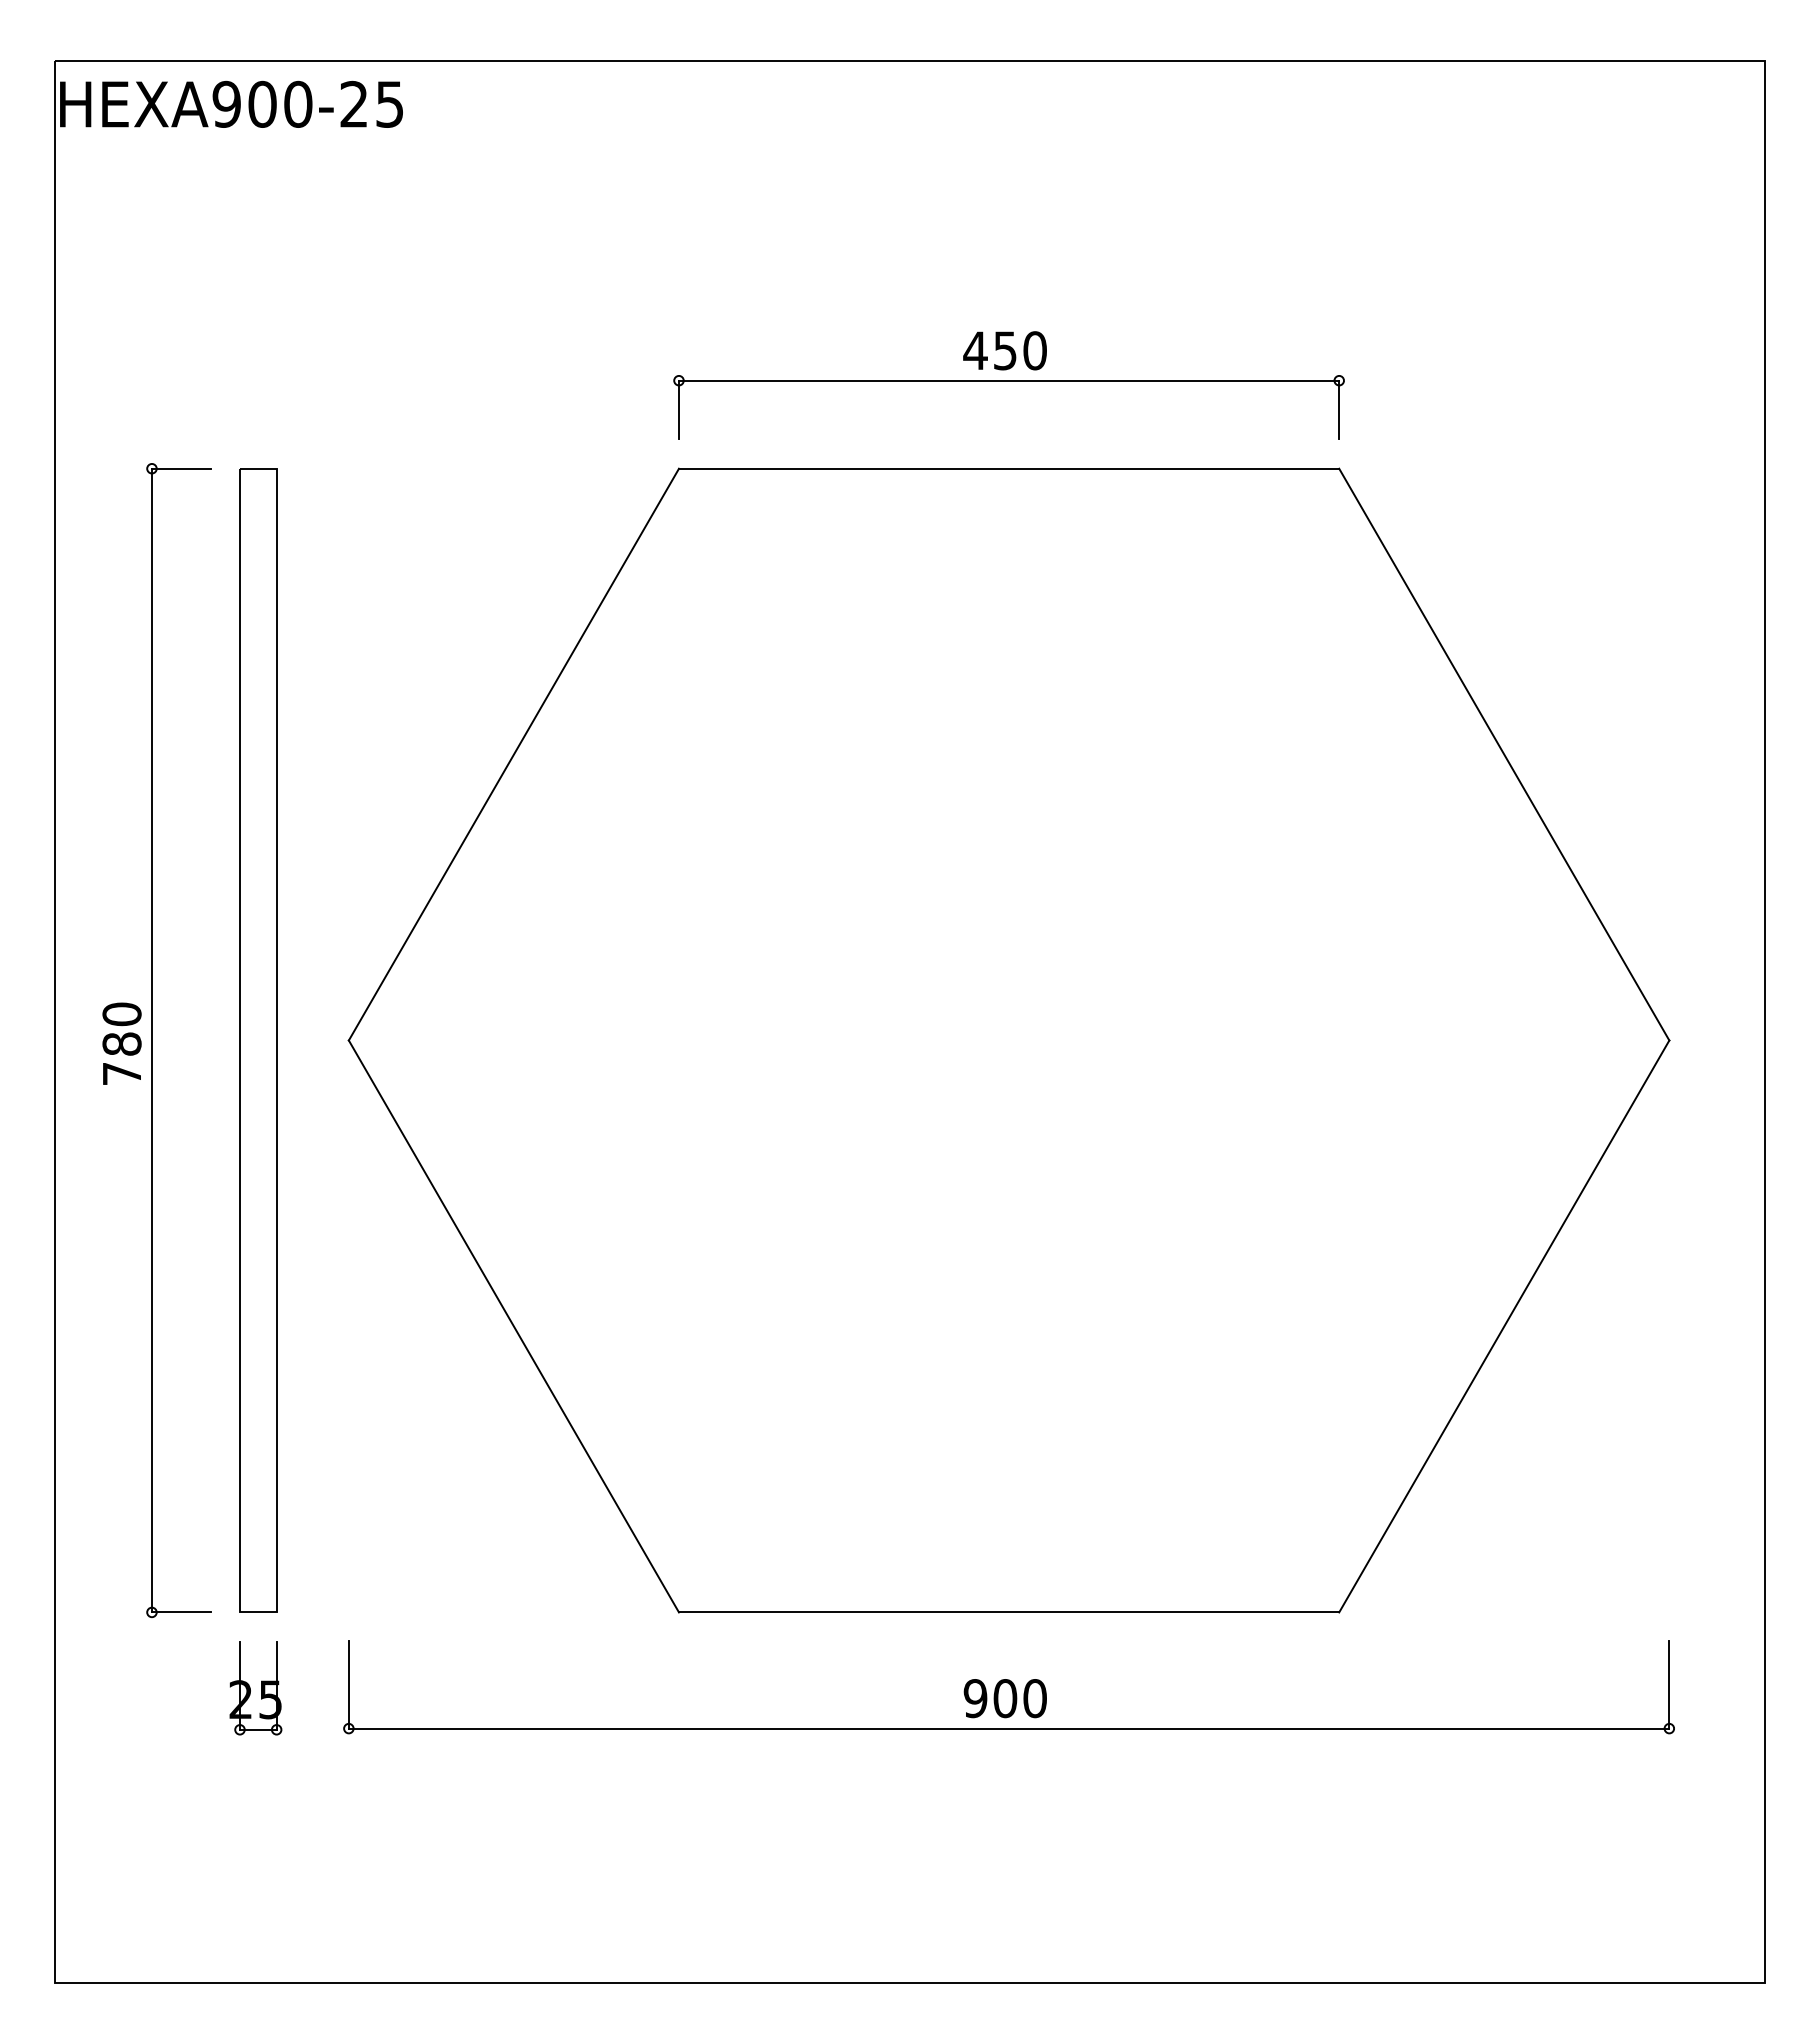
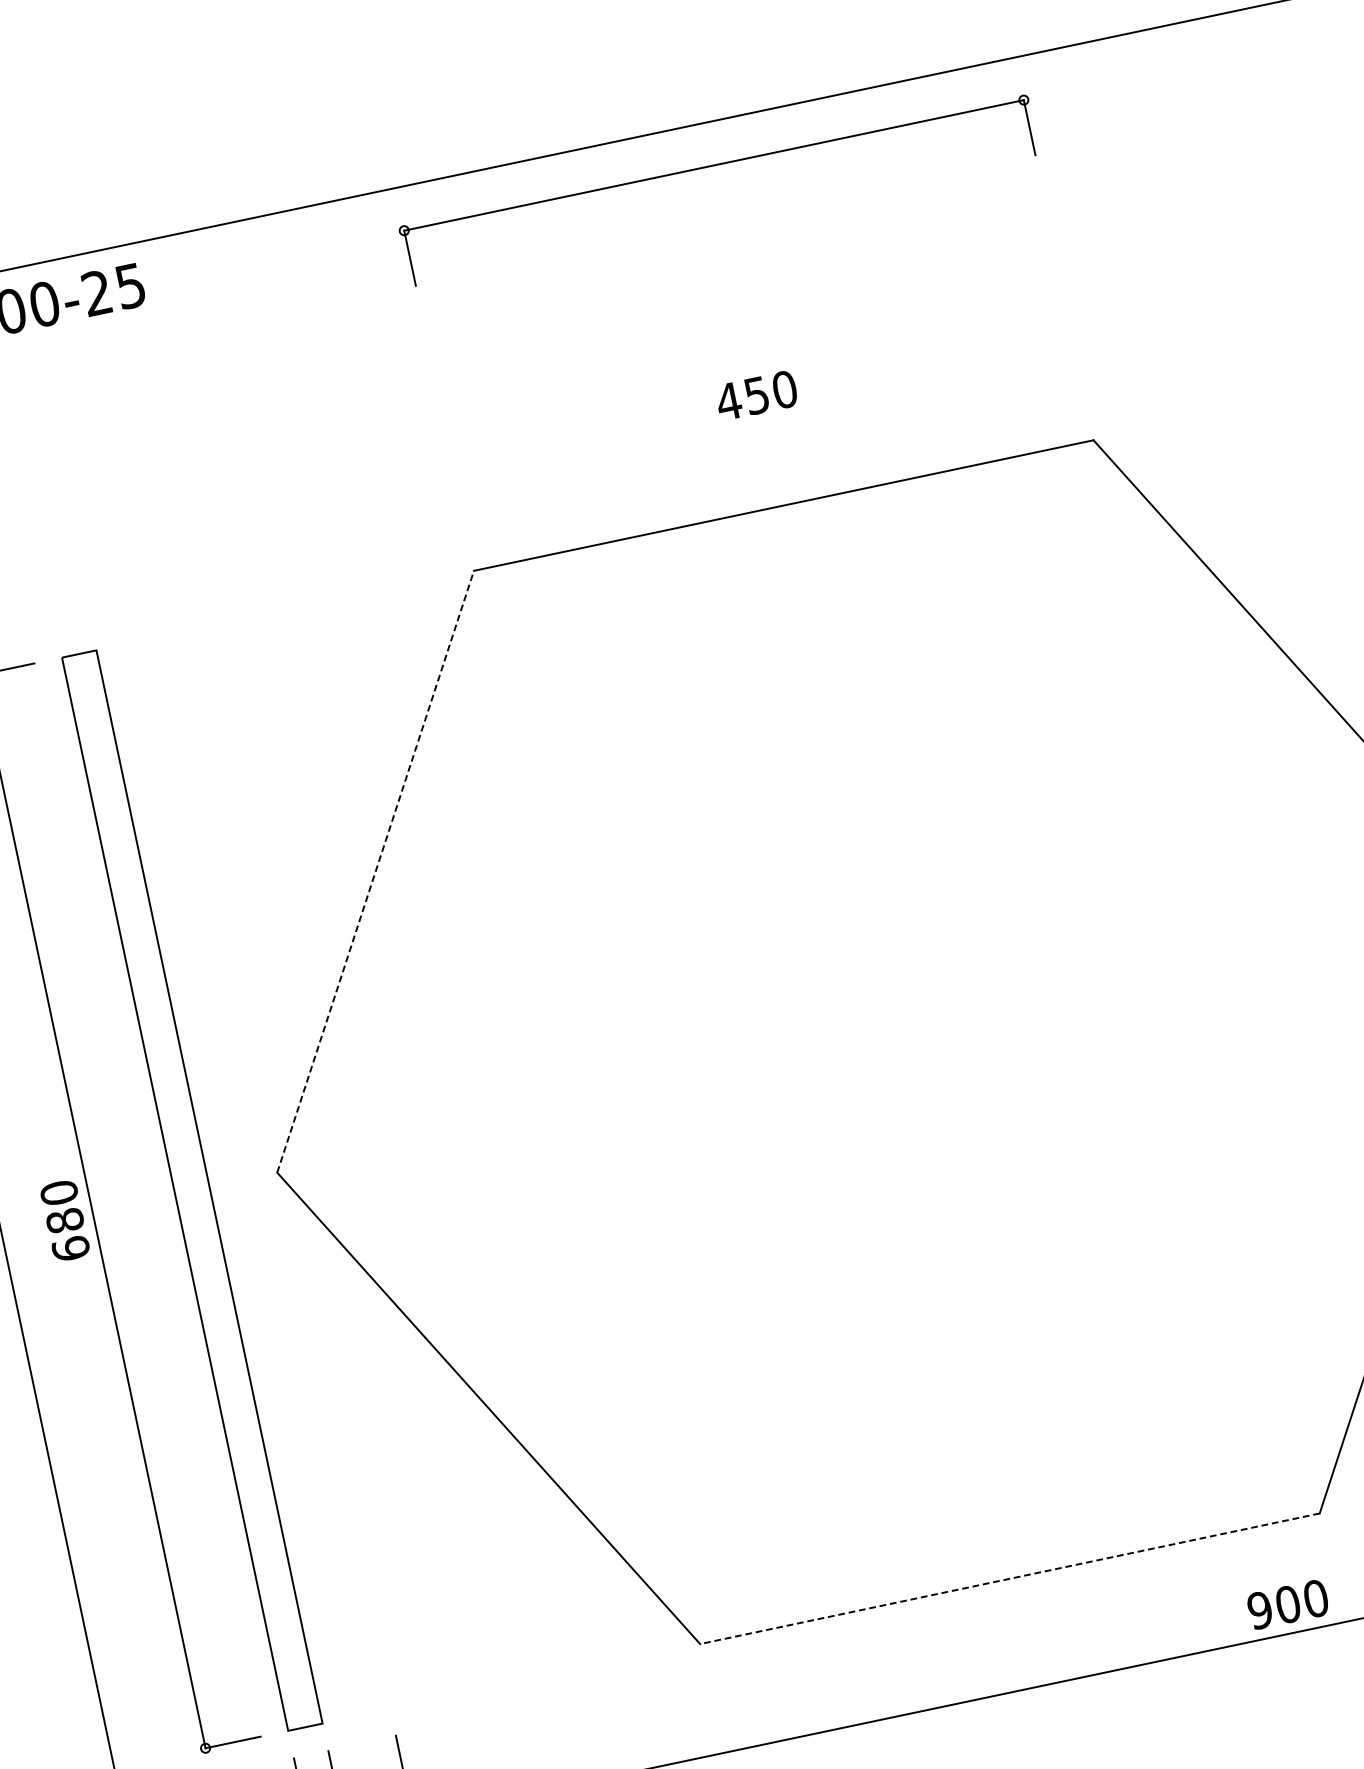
part: (1008, 381) -> (713, 166), moved
line: (514, 754) -> (376, 871), solid -> dashed
text: (121, 1073) -> (70, 1248), 780 -> 680
line: (1008, 1612) -> (1009, 1578), solid -> dashed
text: (1004, 1698) -> (1287, 1604), moved

